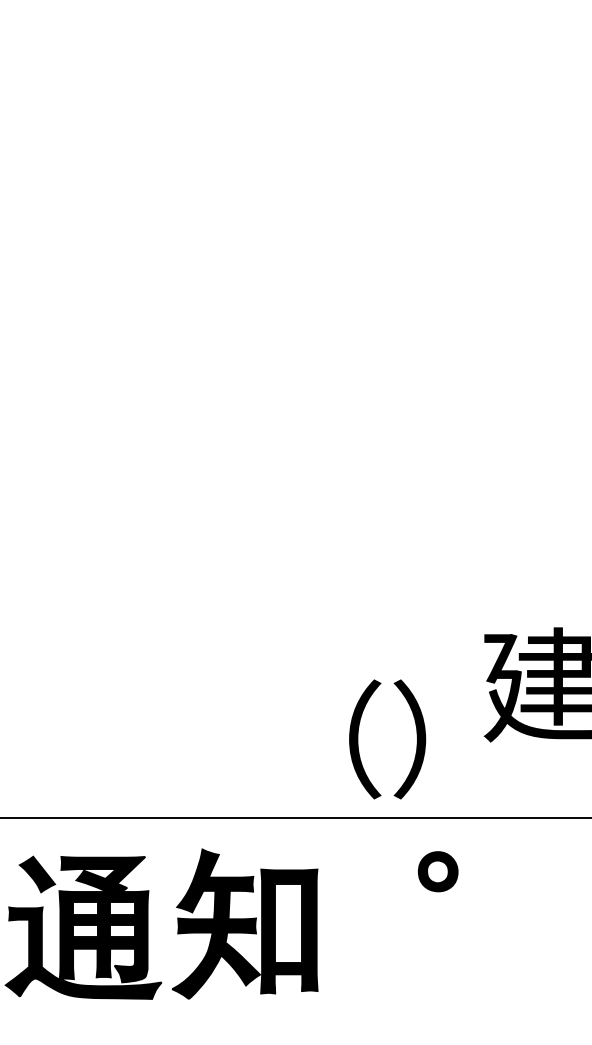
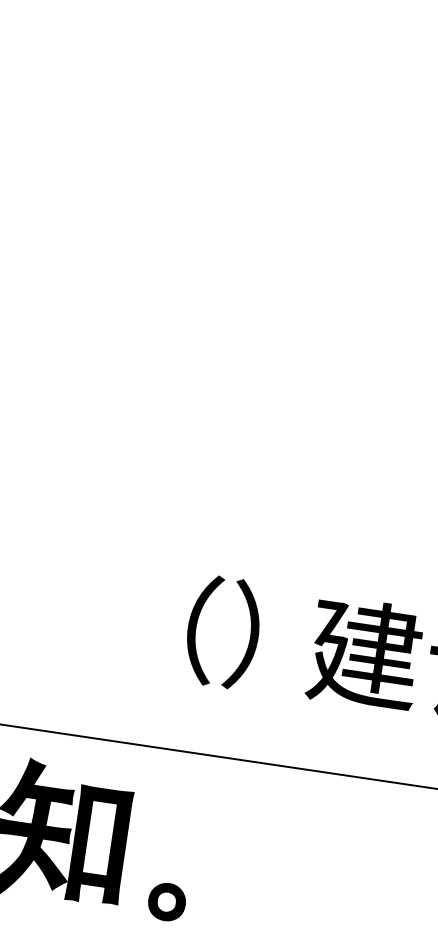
text: (387, 739) -> (223, 632), moved
part: (438, 871) -> (167, 901), moved

